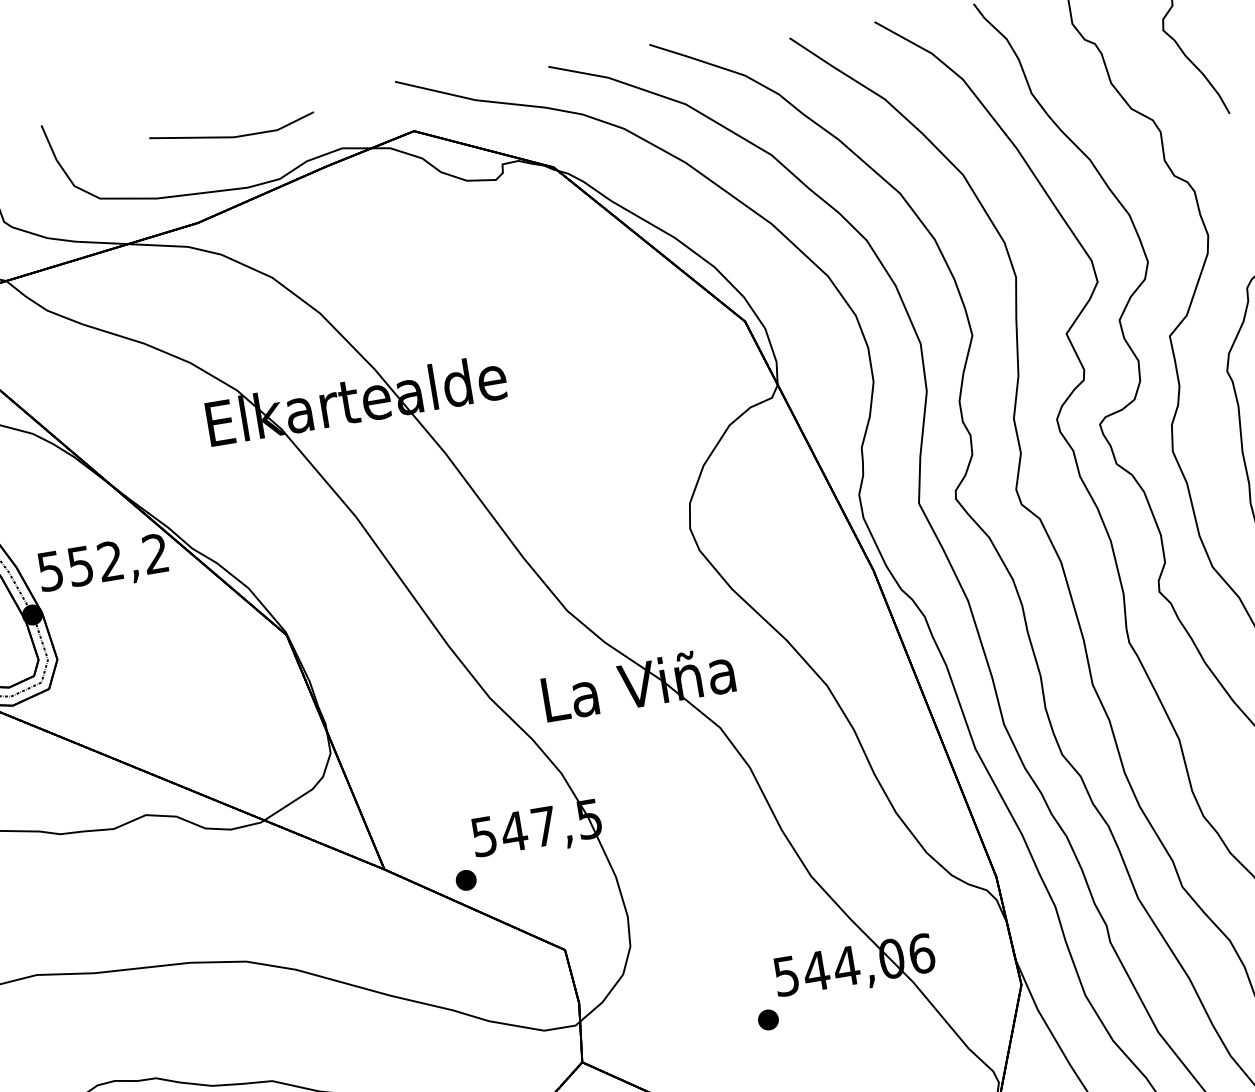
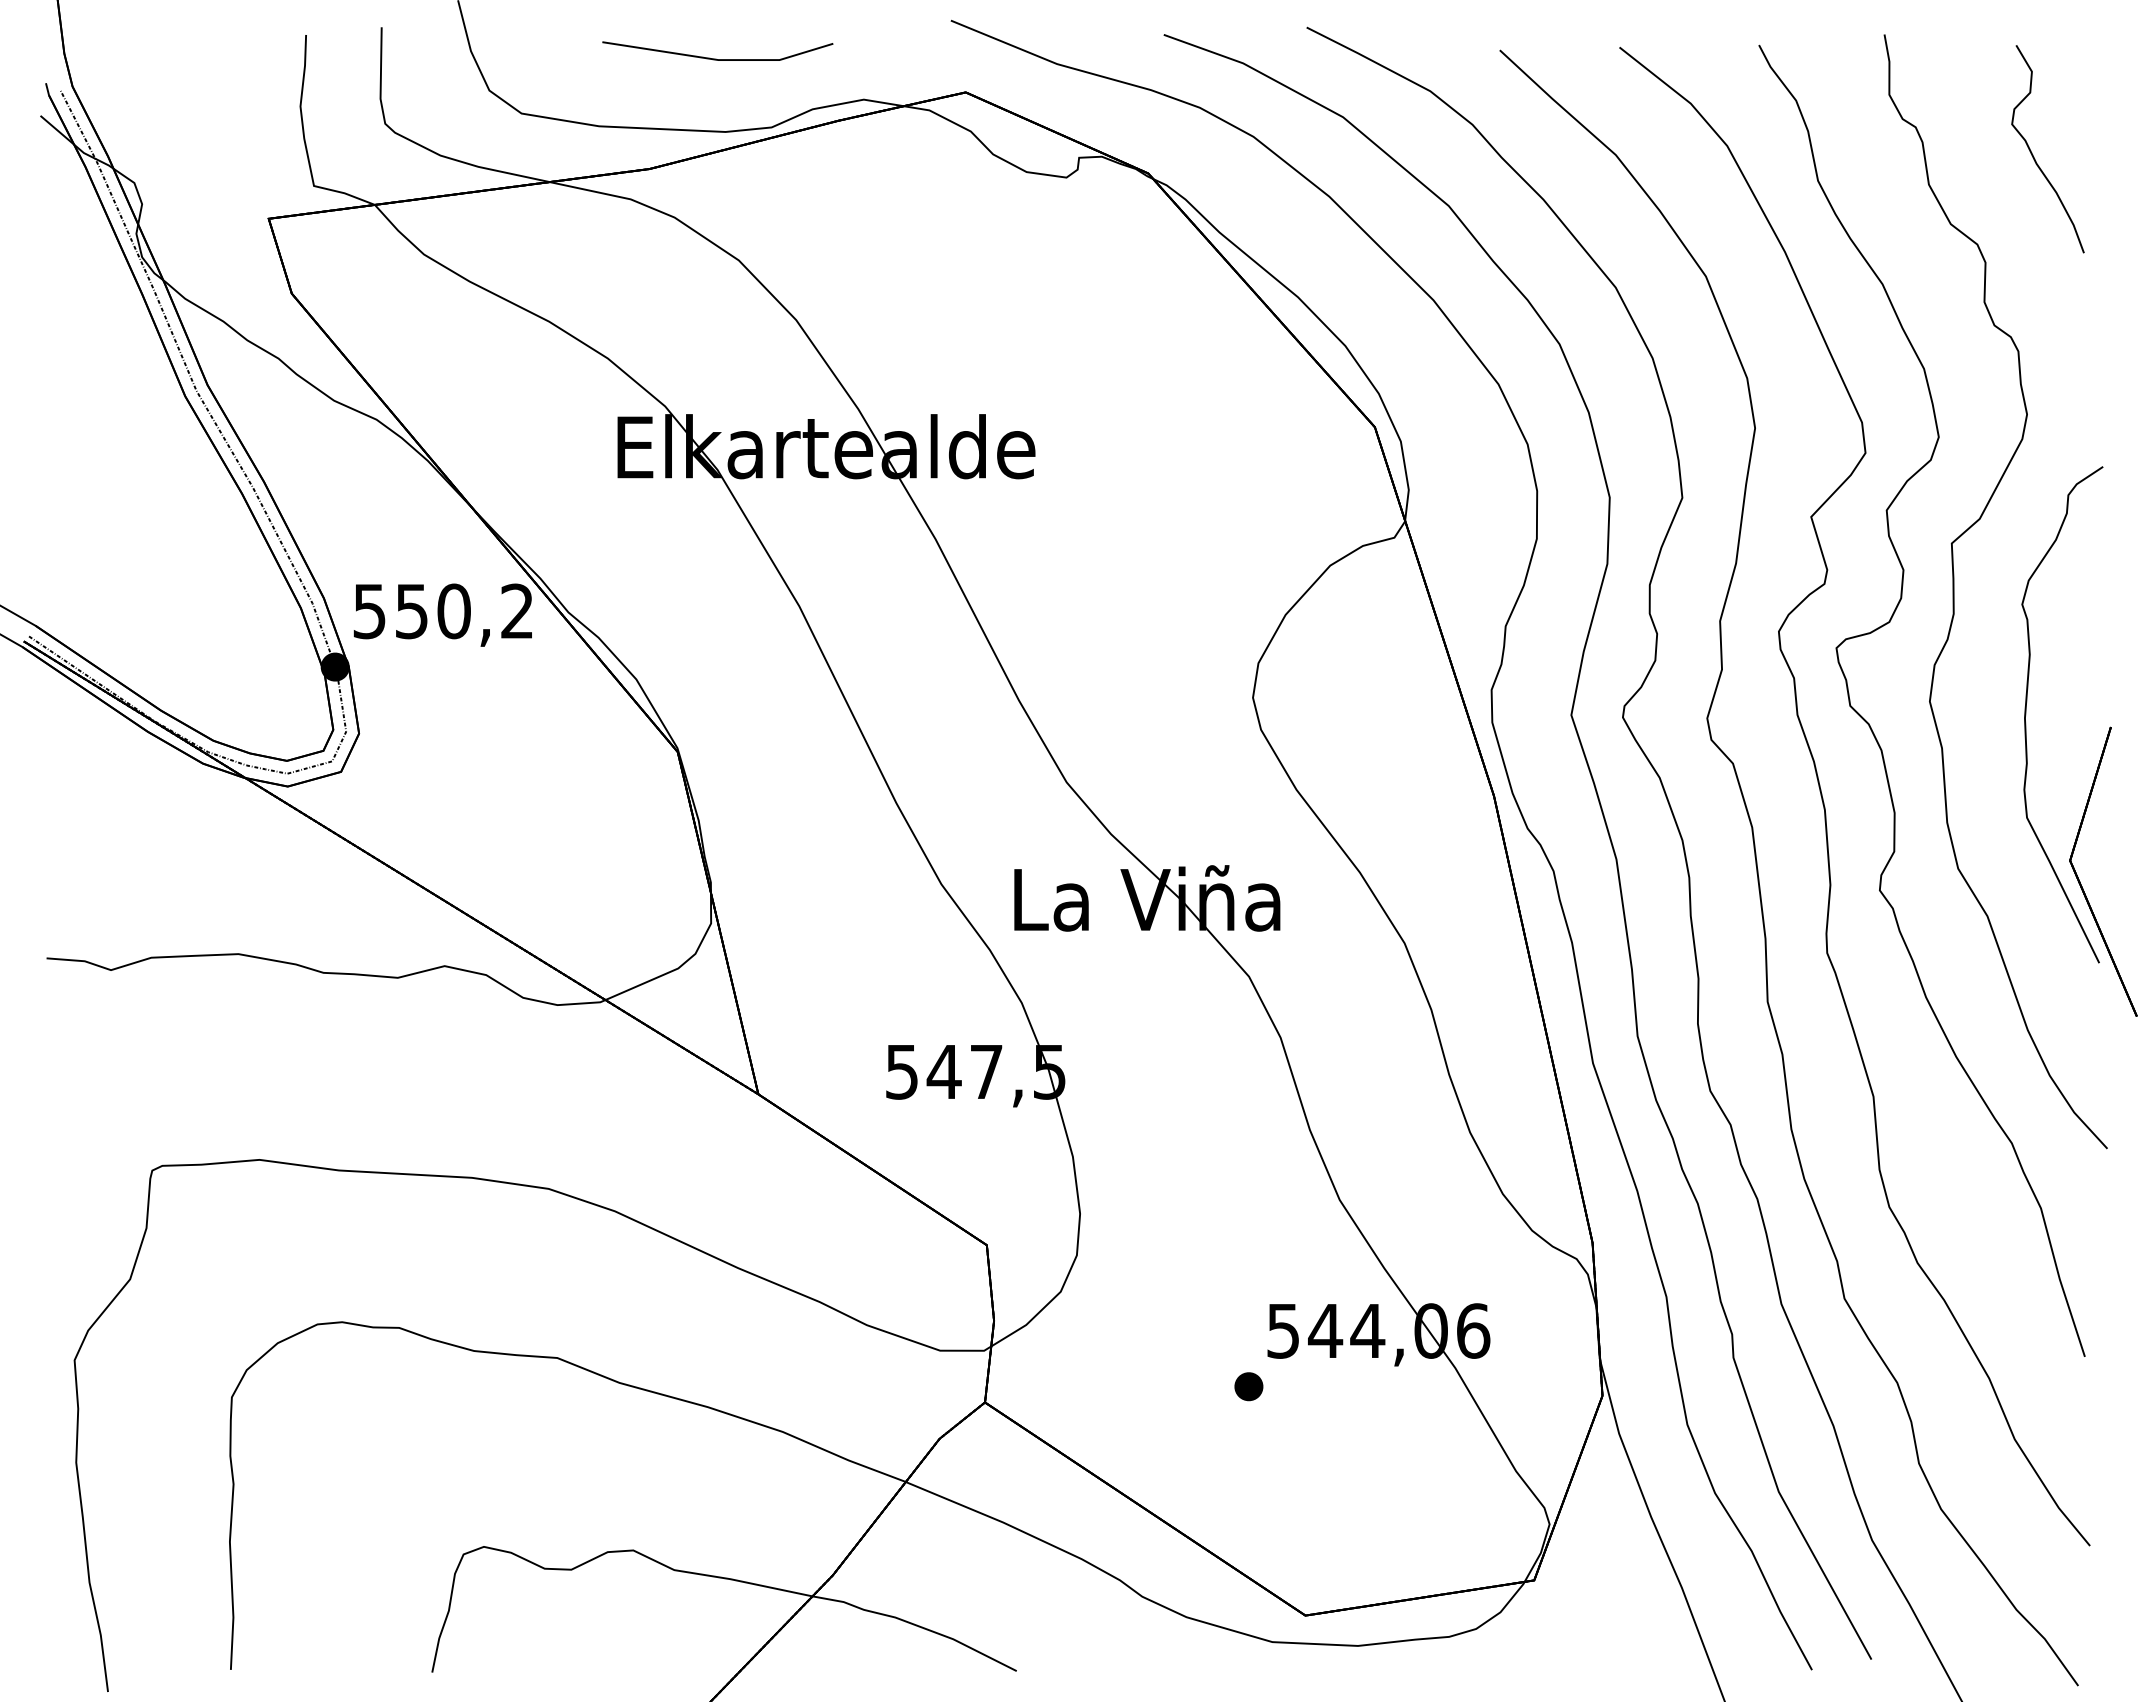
text: (110, 561) -> (453, 611), 552,2 -> 550,2
part: (466, 880) -> (867, 1127), removed

